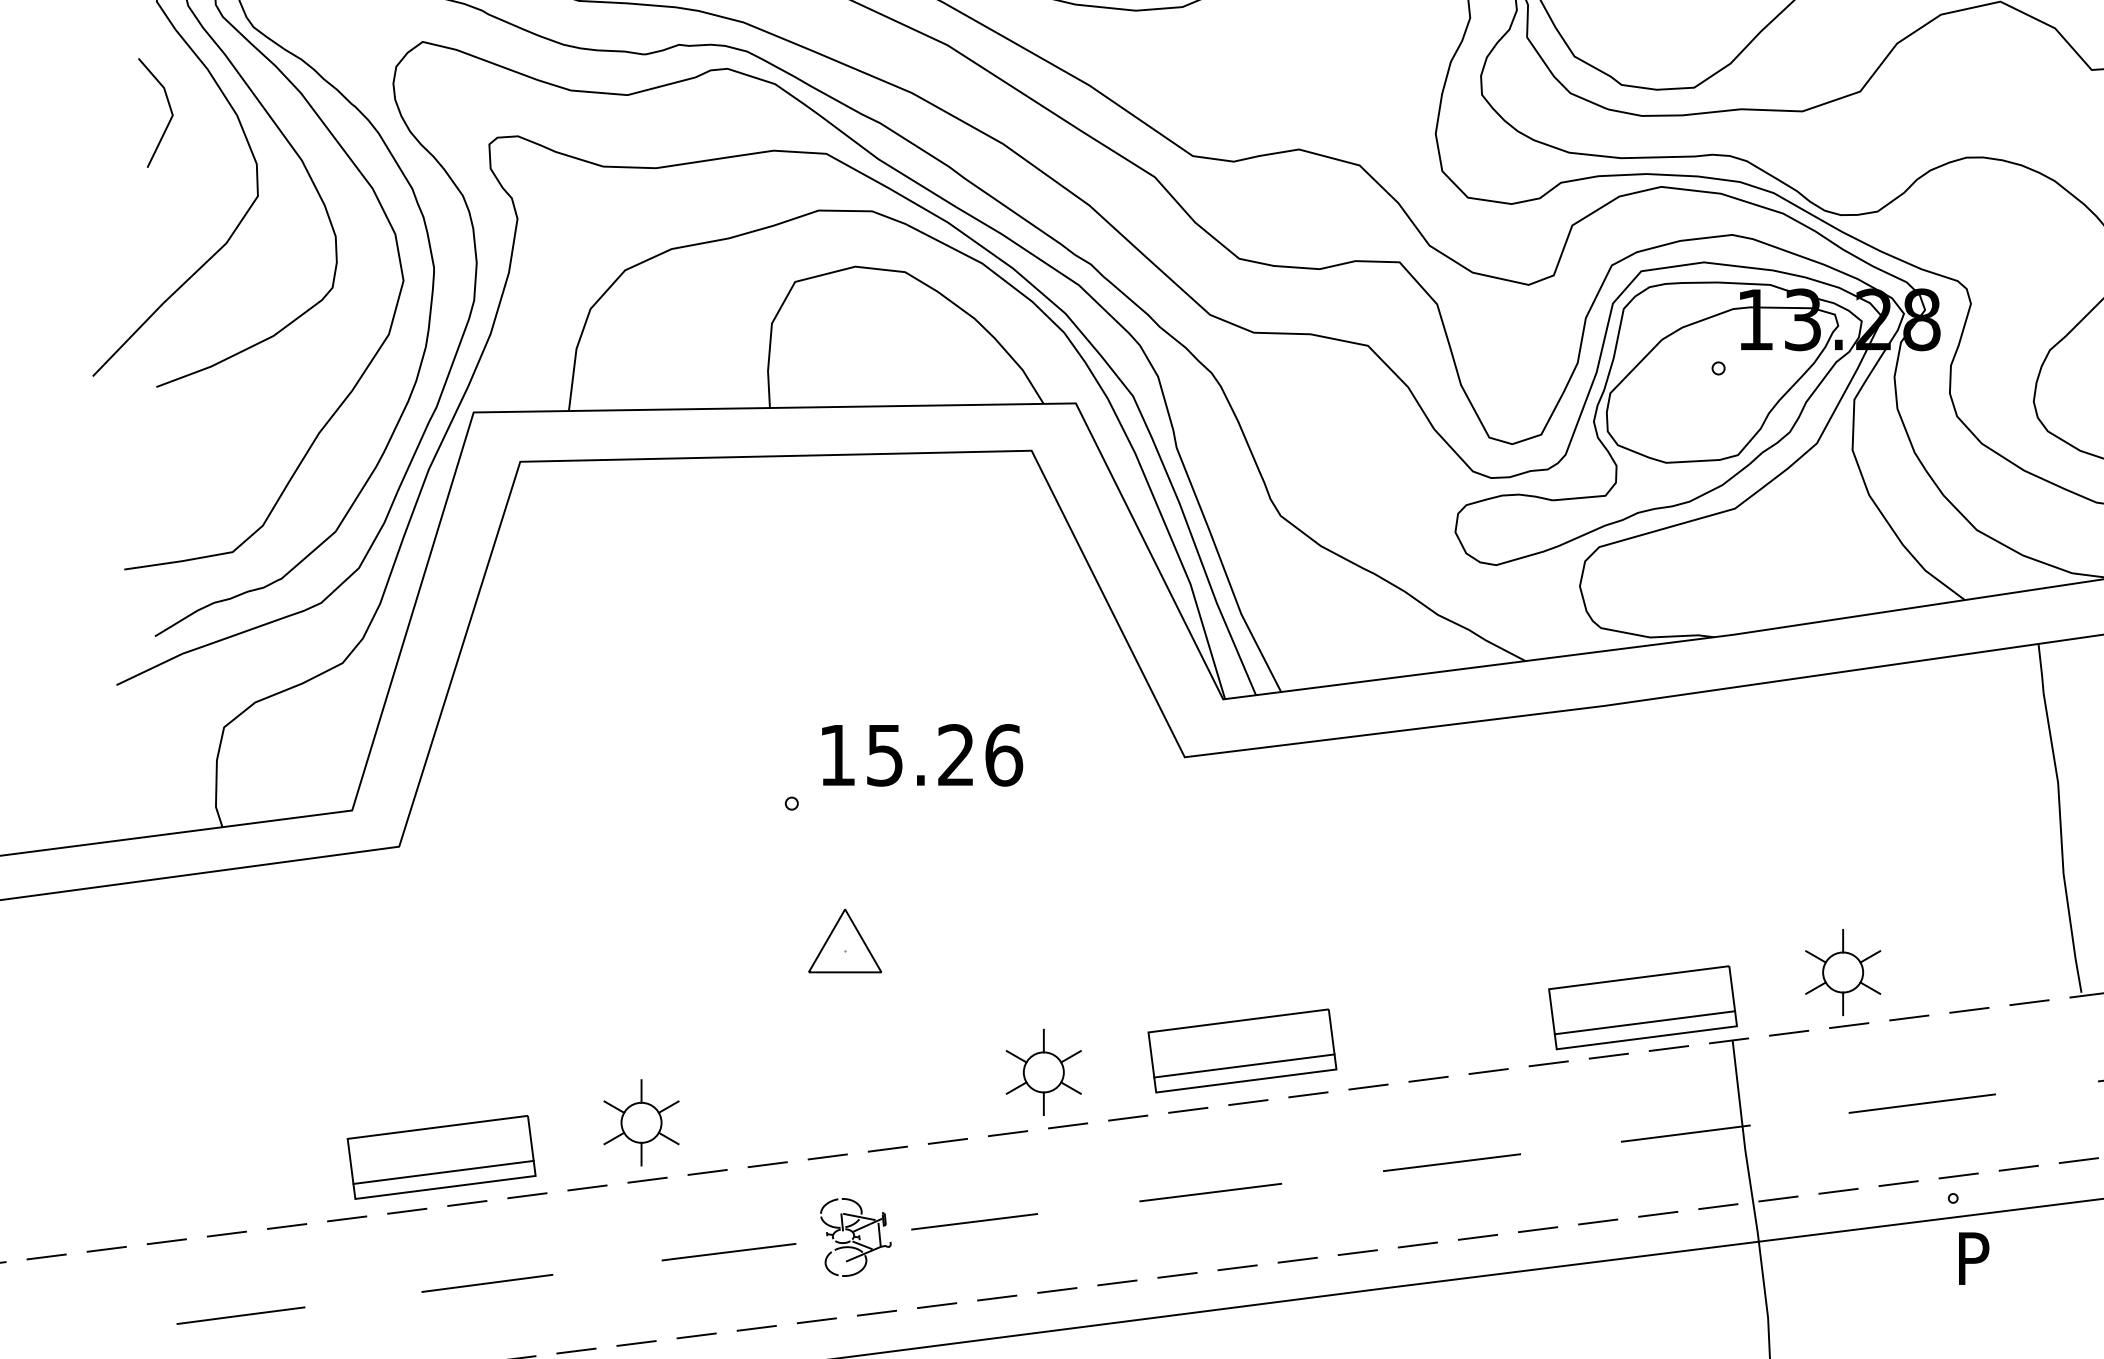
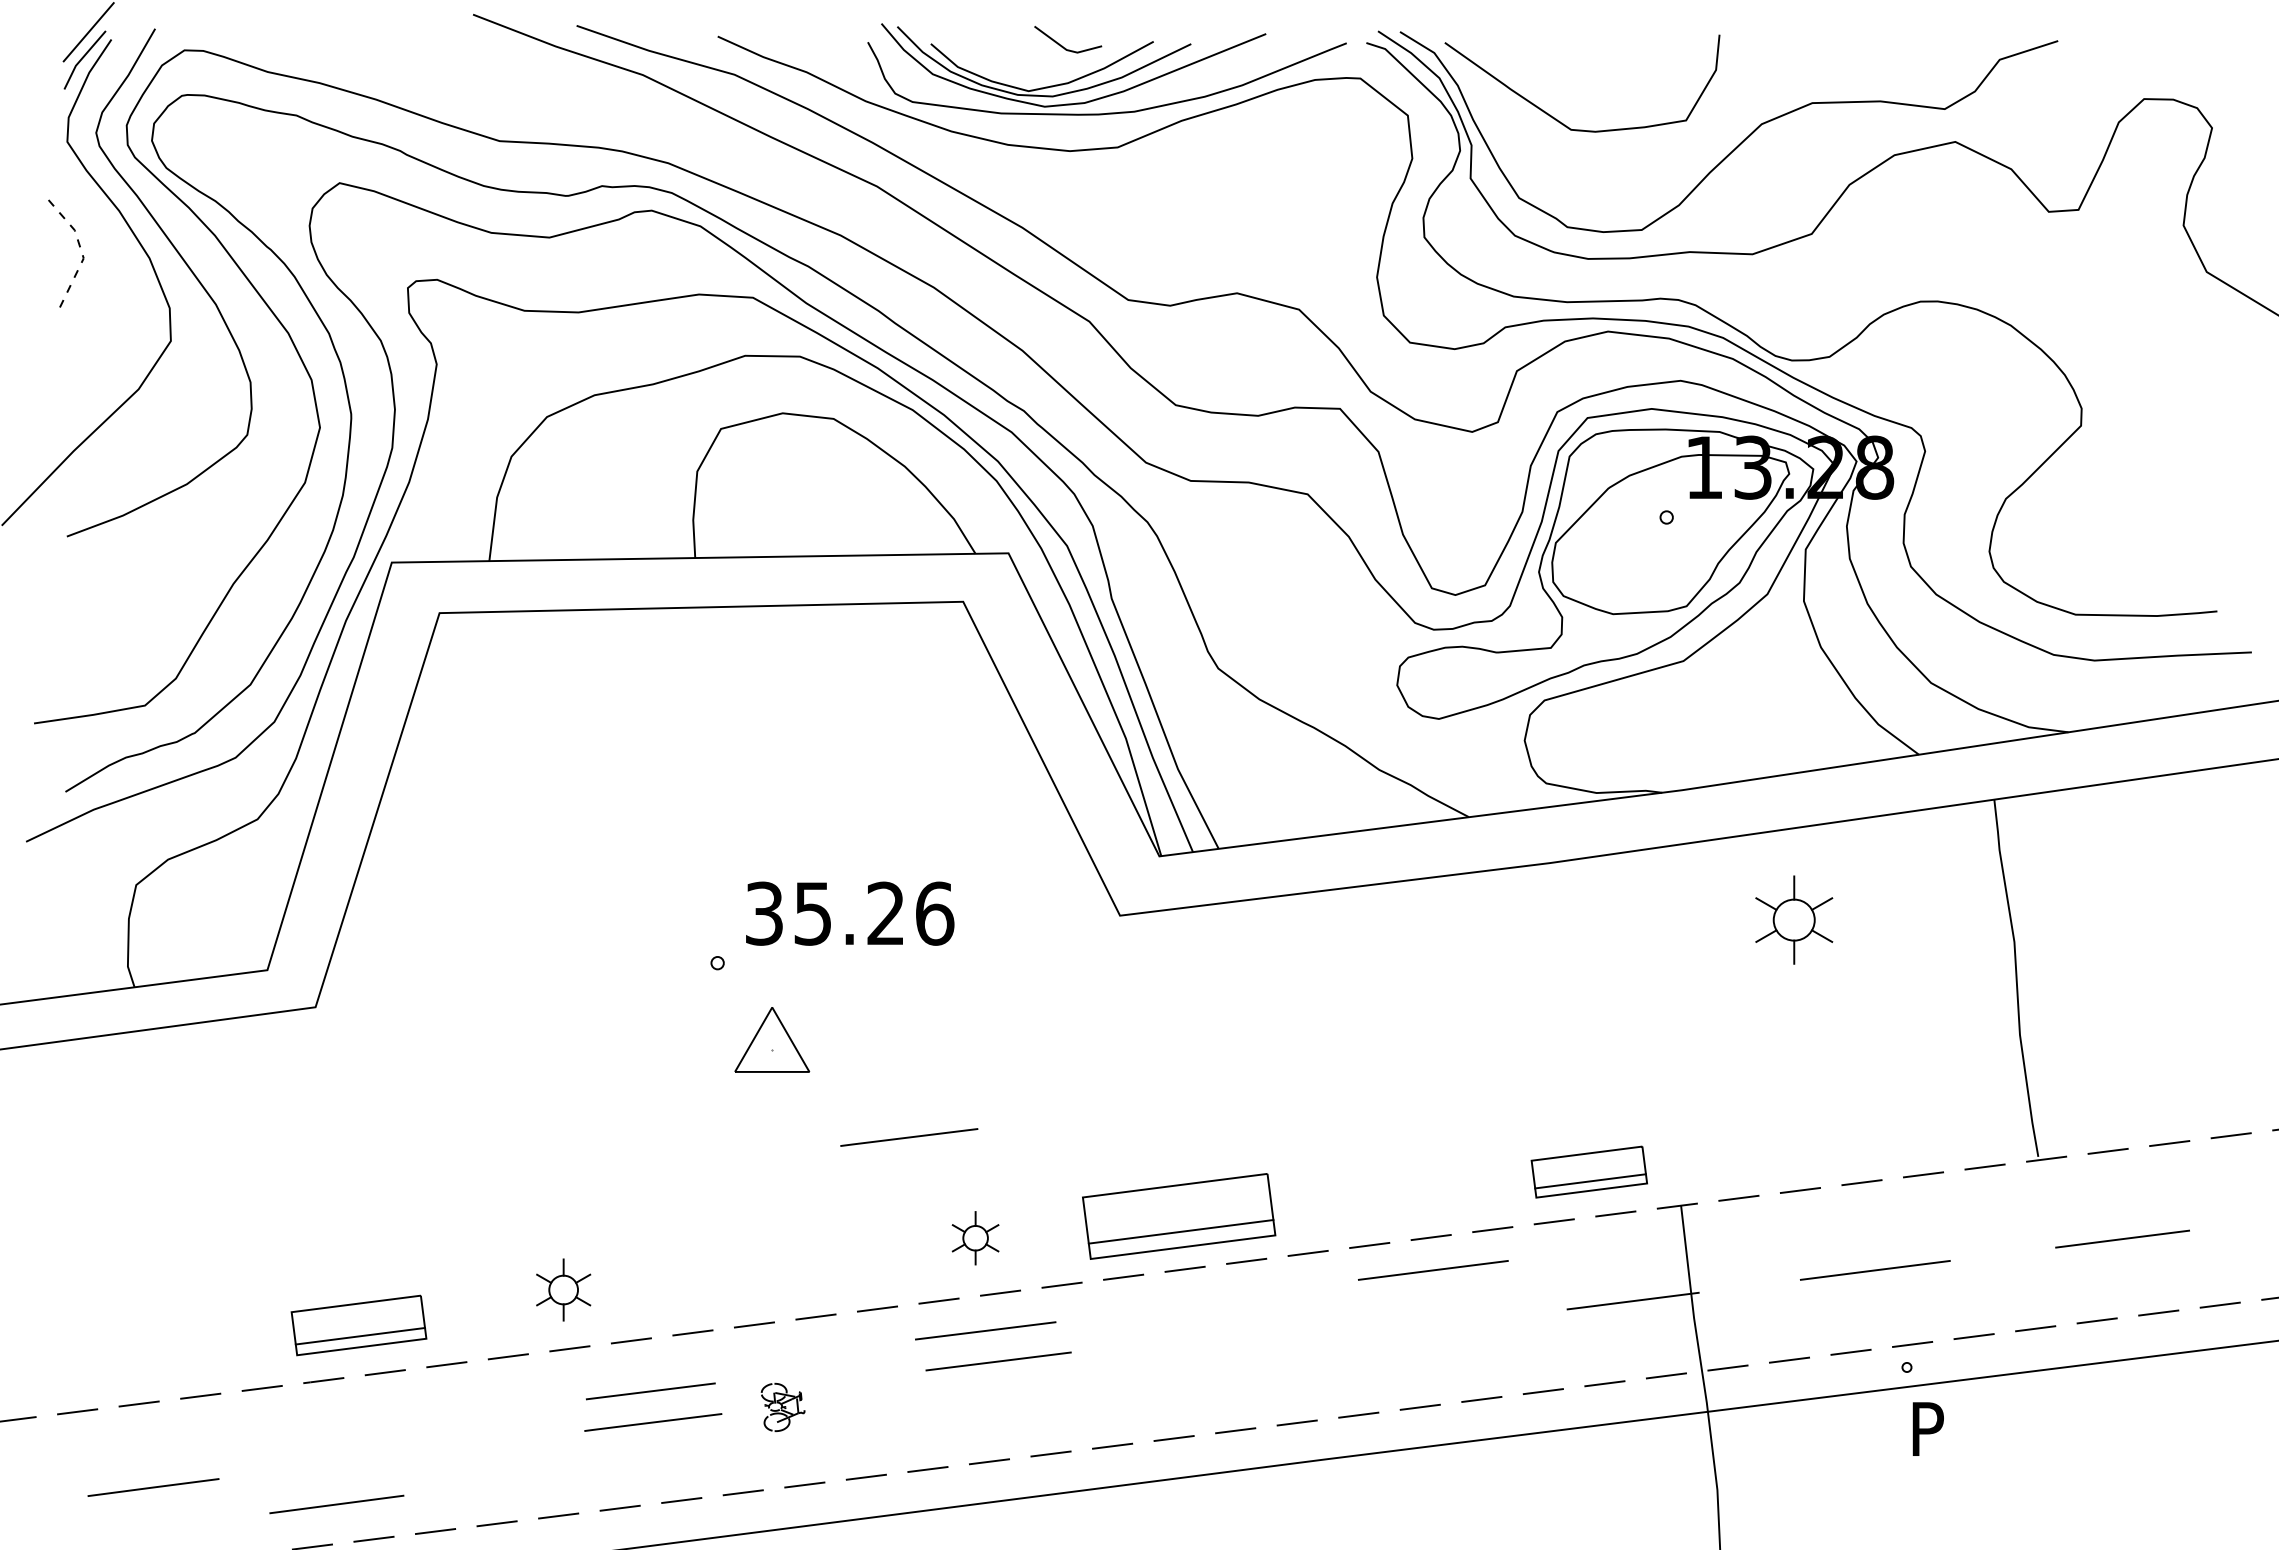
line: (171, 110) -> (82, 253), solid -> dashed
text: (837, 755) -> (764, 913), 15.26 -> 35.26
part: (845, 940) -> (772, 1039), moved
part: (1843, 971) -> (1794, 919), moved
line: (979, 973) -> (909, 1137), added
part: (1643, 1007) -> (1589, 1171), size x0.6
part: (1043, 1071) -> (975, 1237), size x0.6
line: (1490, 1103) -> (1433, 1270), added
part: (641, 1122) -> (563, 1289), size x0.7
part: (441, 1157) -> (358, 1325), size x0.7
line: (1451, 1162) -> (985, 1330), moved
line: (1210, 1192) -> (998, 1361), moved
line: (974, 1221) -> (650, 1391), moved
part: (855, 1237) -> (782, 1407), size x0.6
line: (487, 1283) -> (336, 1504), moved

